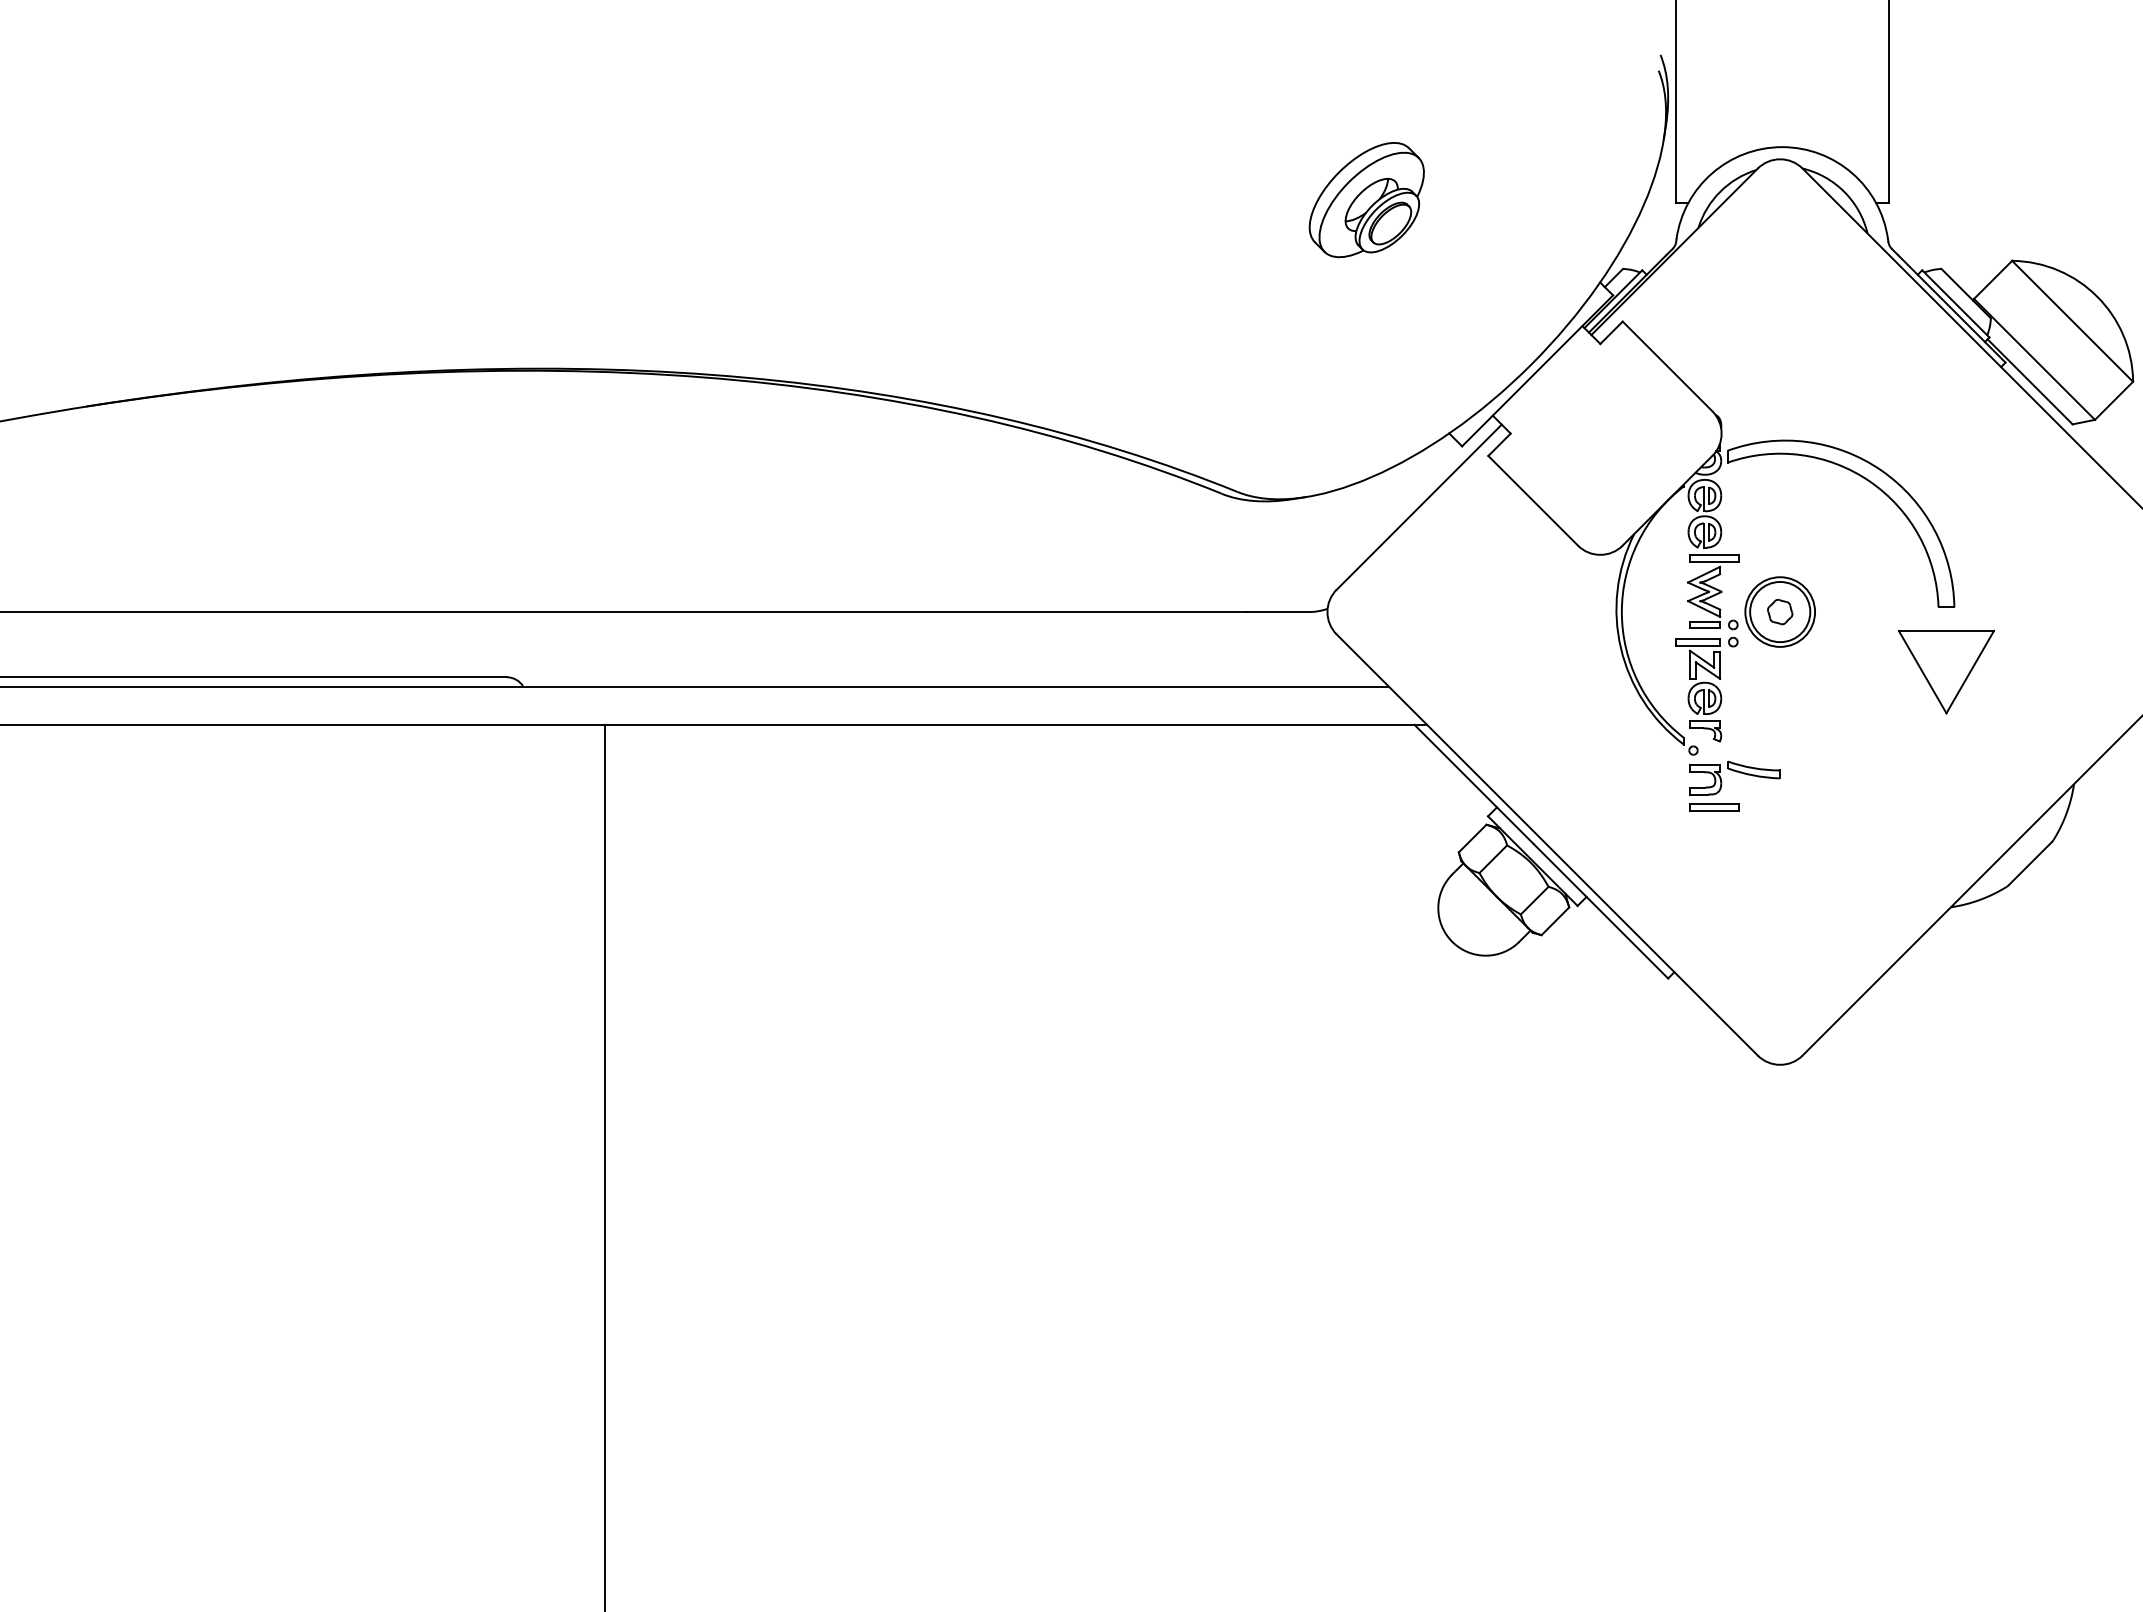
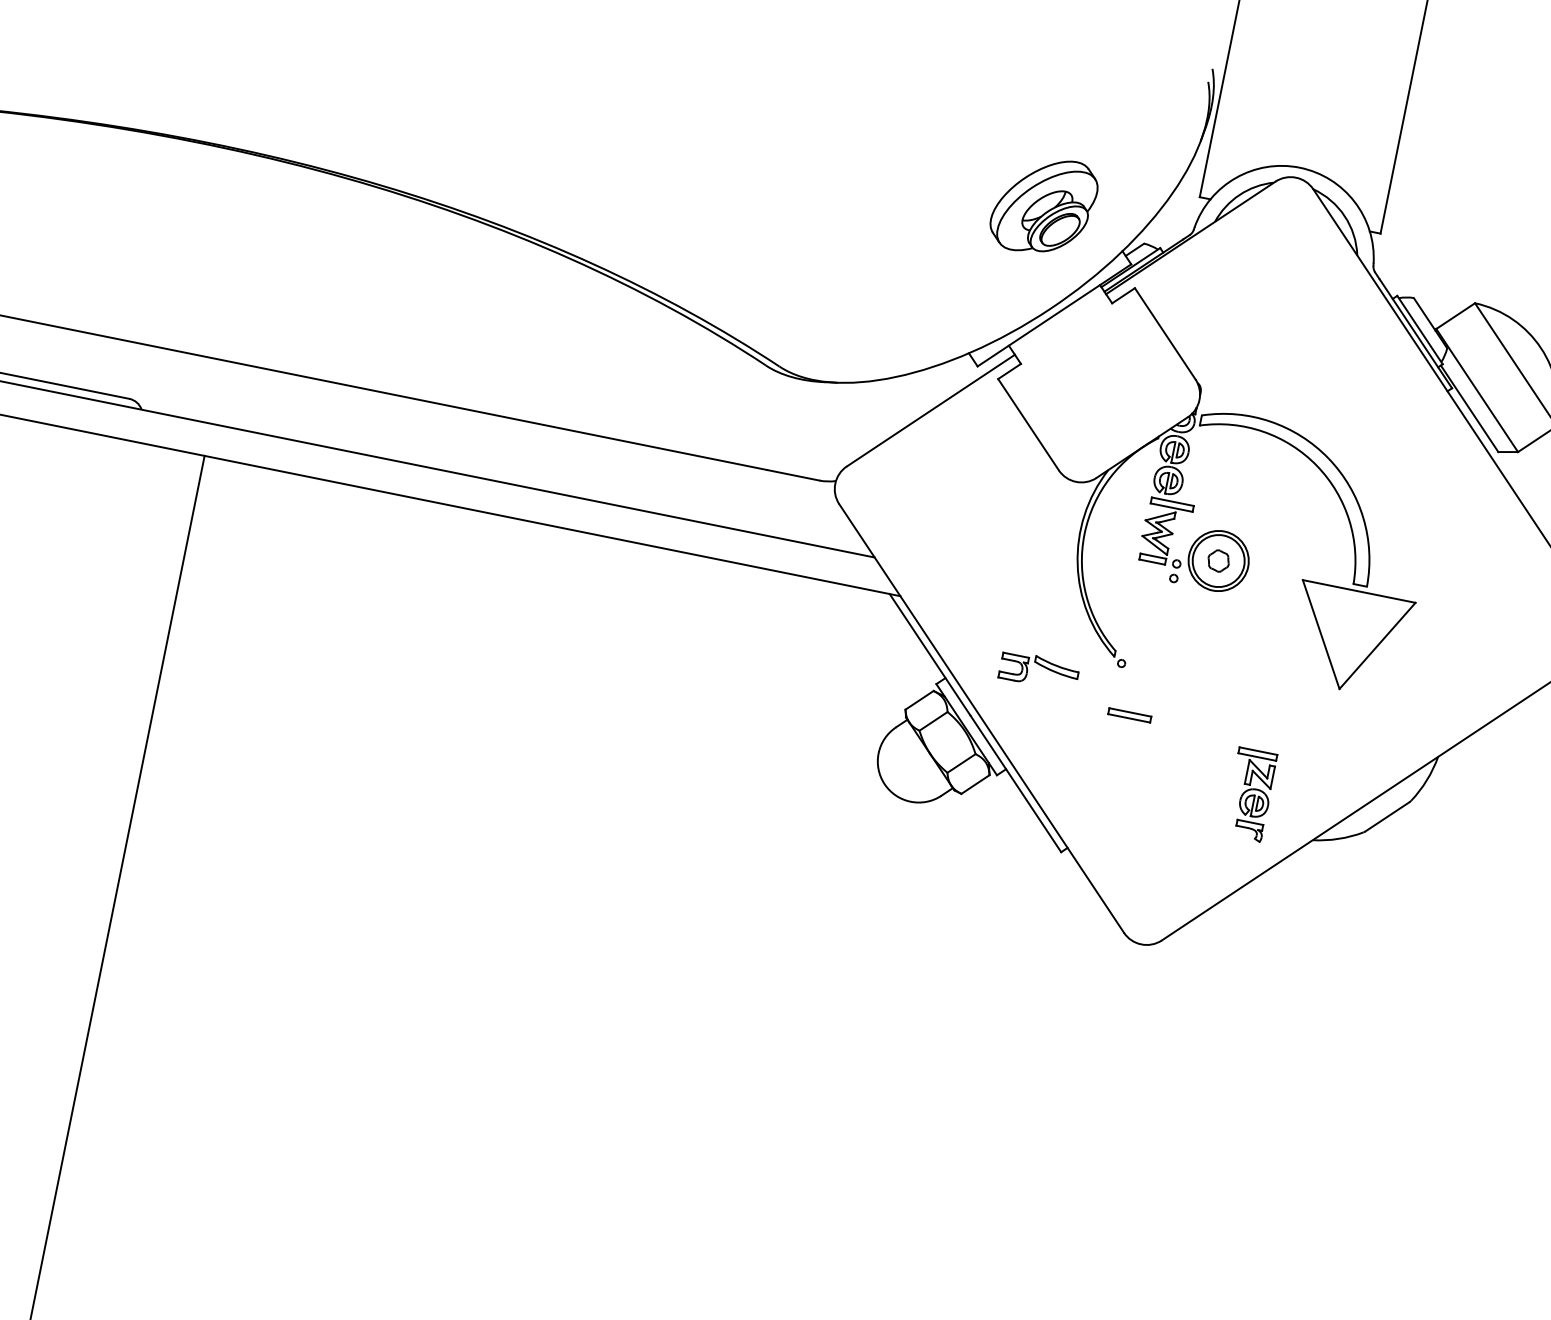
part: (1366, 200) -> (1043, 206), moved
part: (1945, 672) -> (1348, 640), size x1.4
part: (1698, 690) -> (1250, 795), moved
part: (1734, 777) -> (1039, 670), moved

